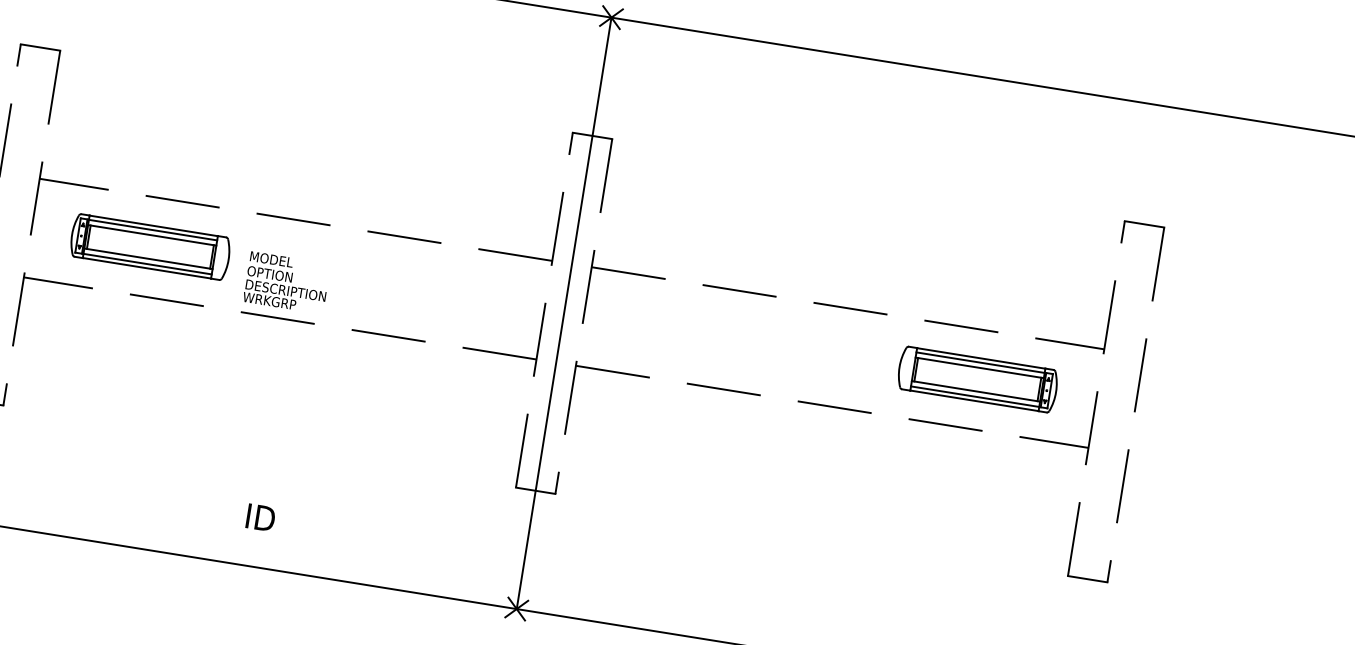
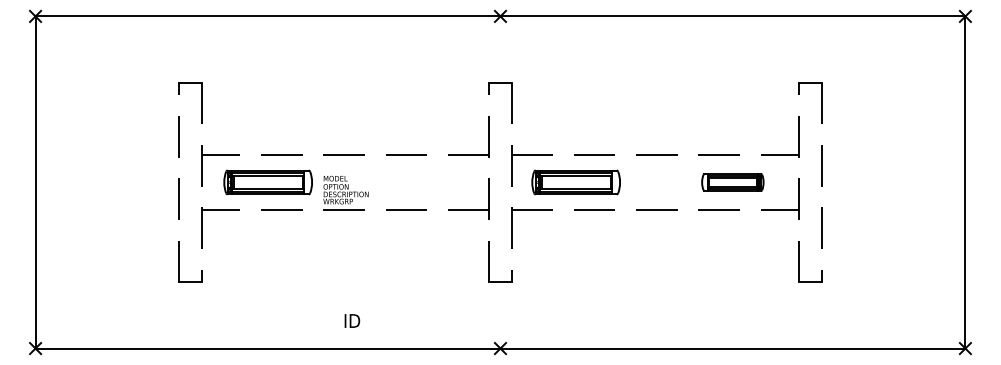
line: (564, 313) -> (500, 182), removed
part: (697, 334) -> (575, 182), added
part: (977, 379) -> (732, 182), size x0.7

